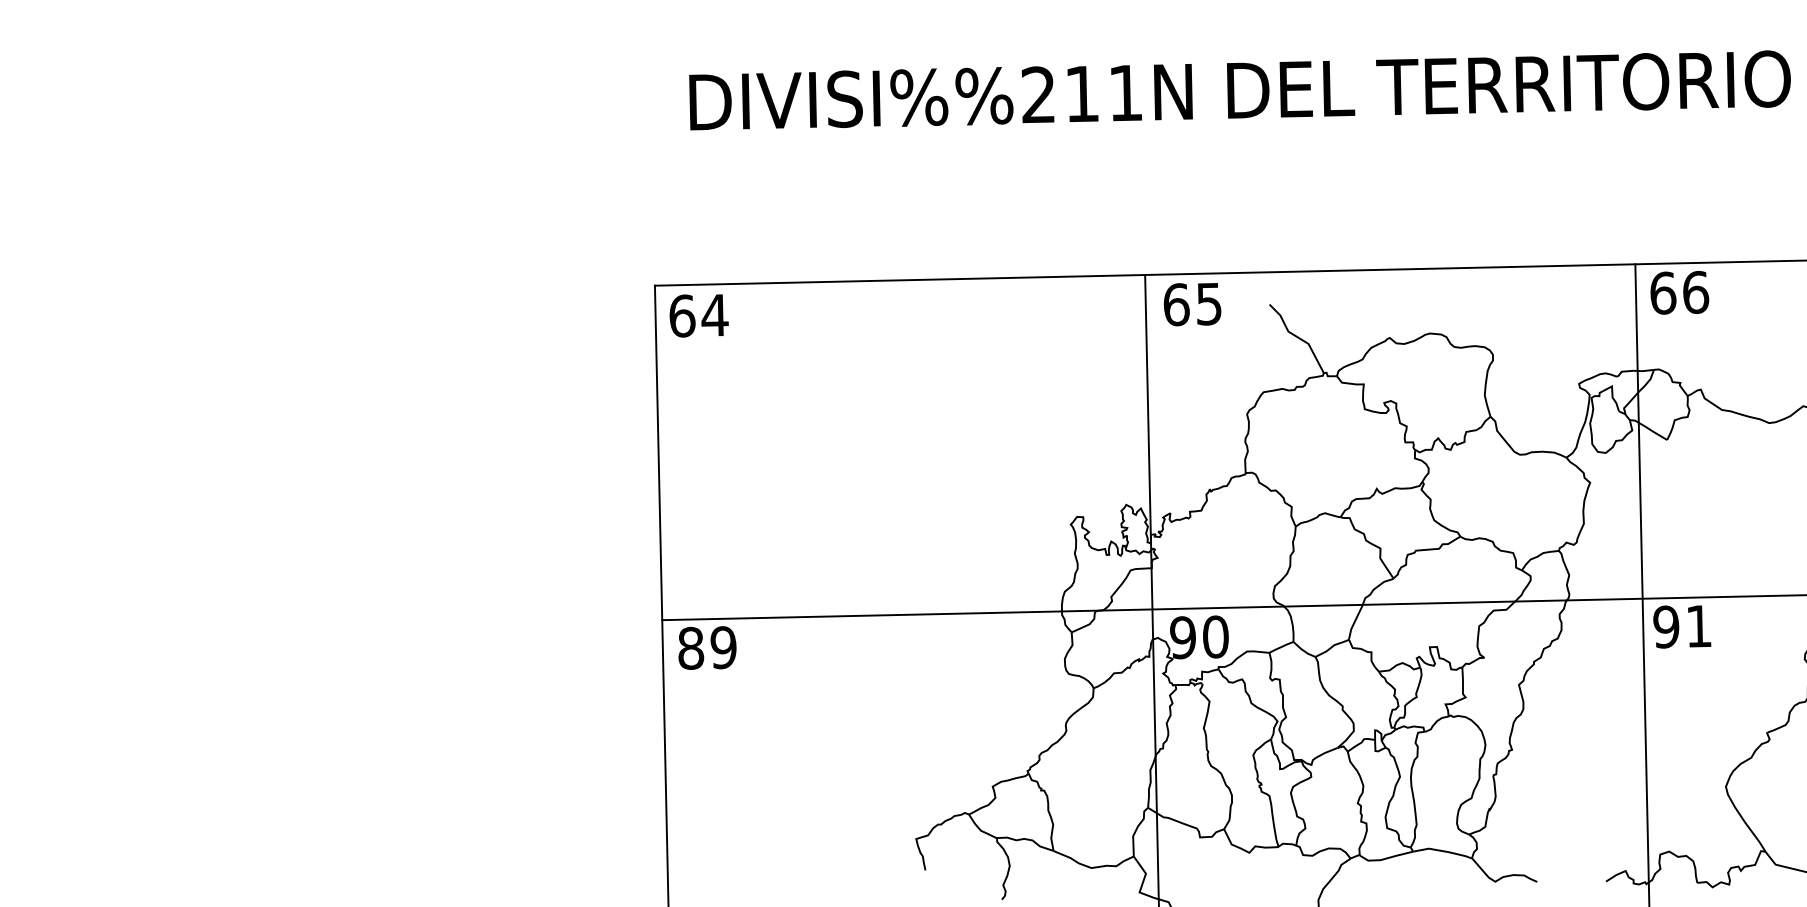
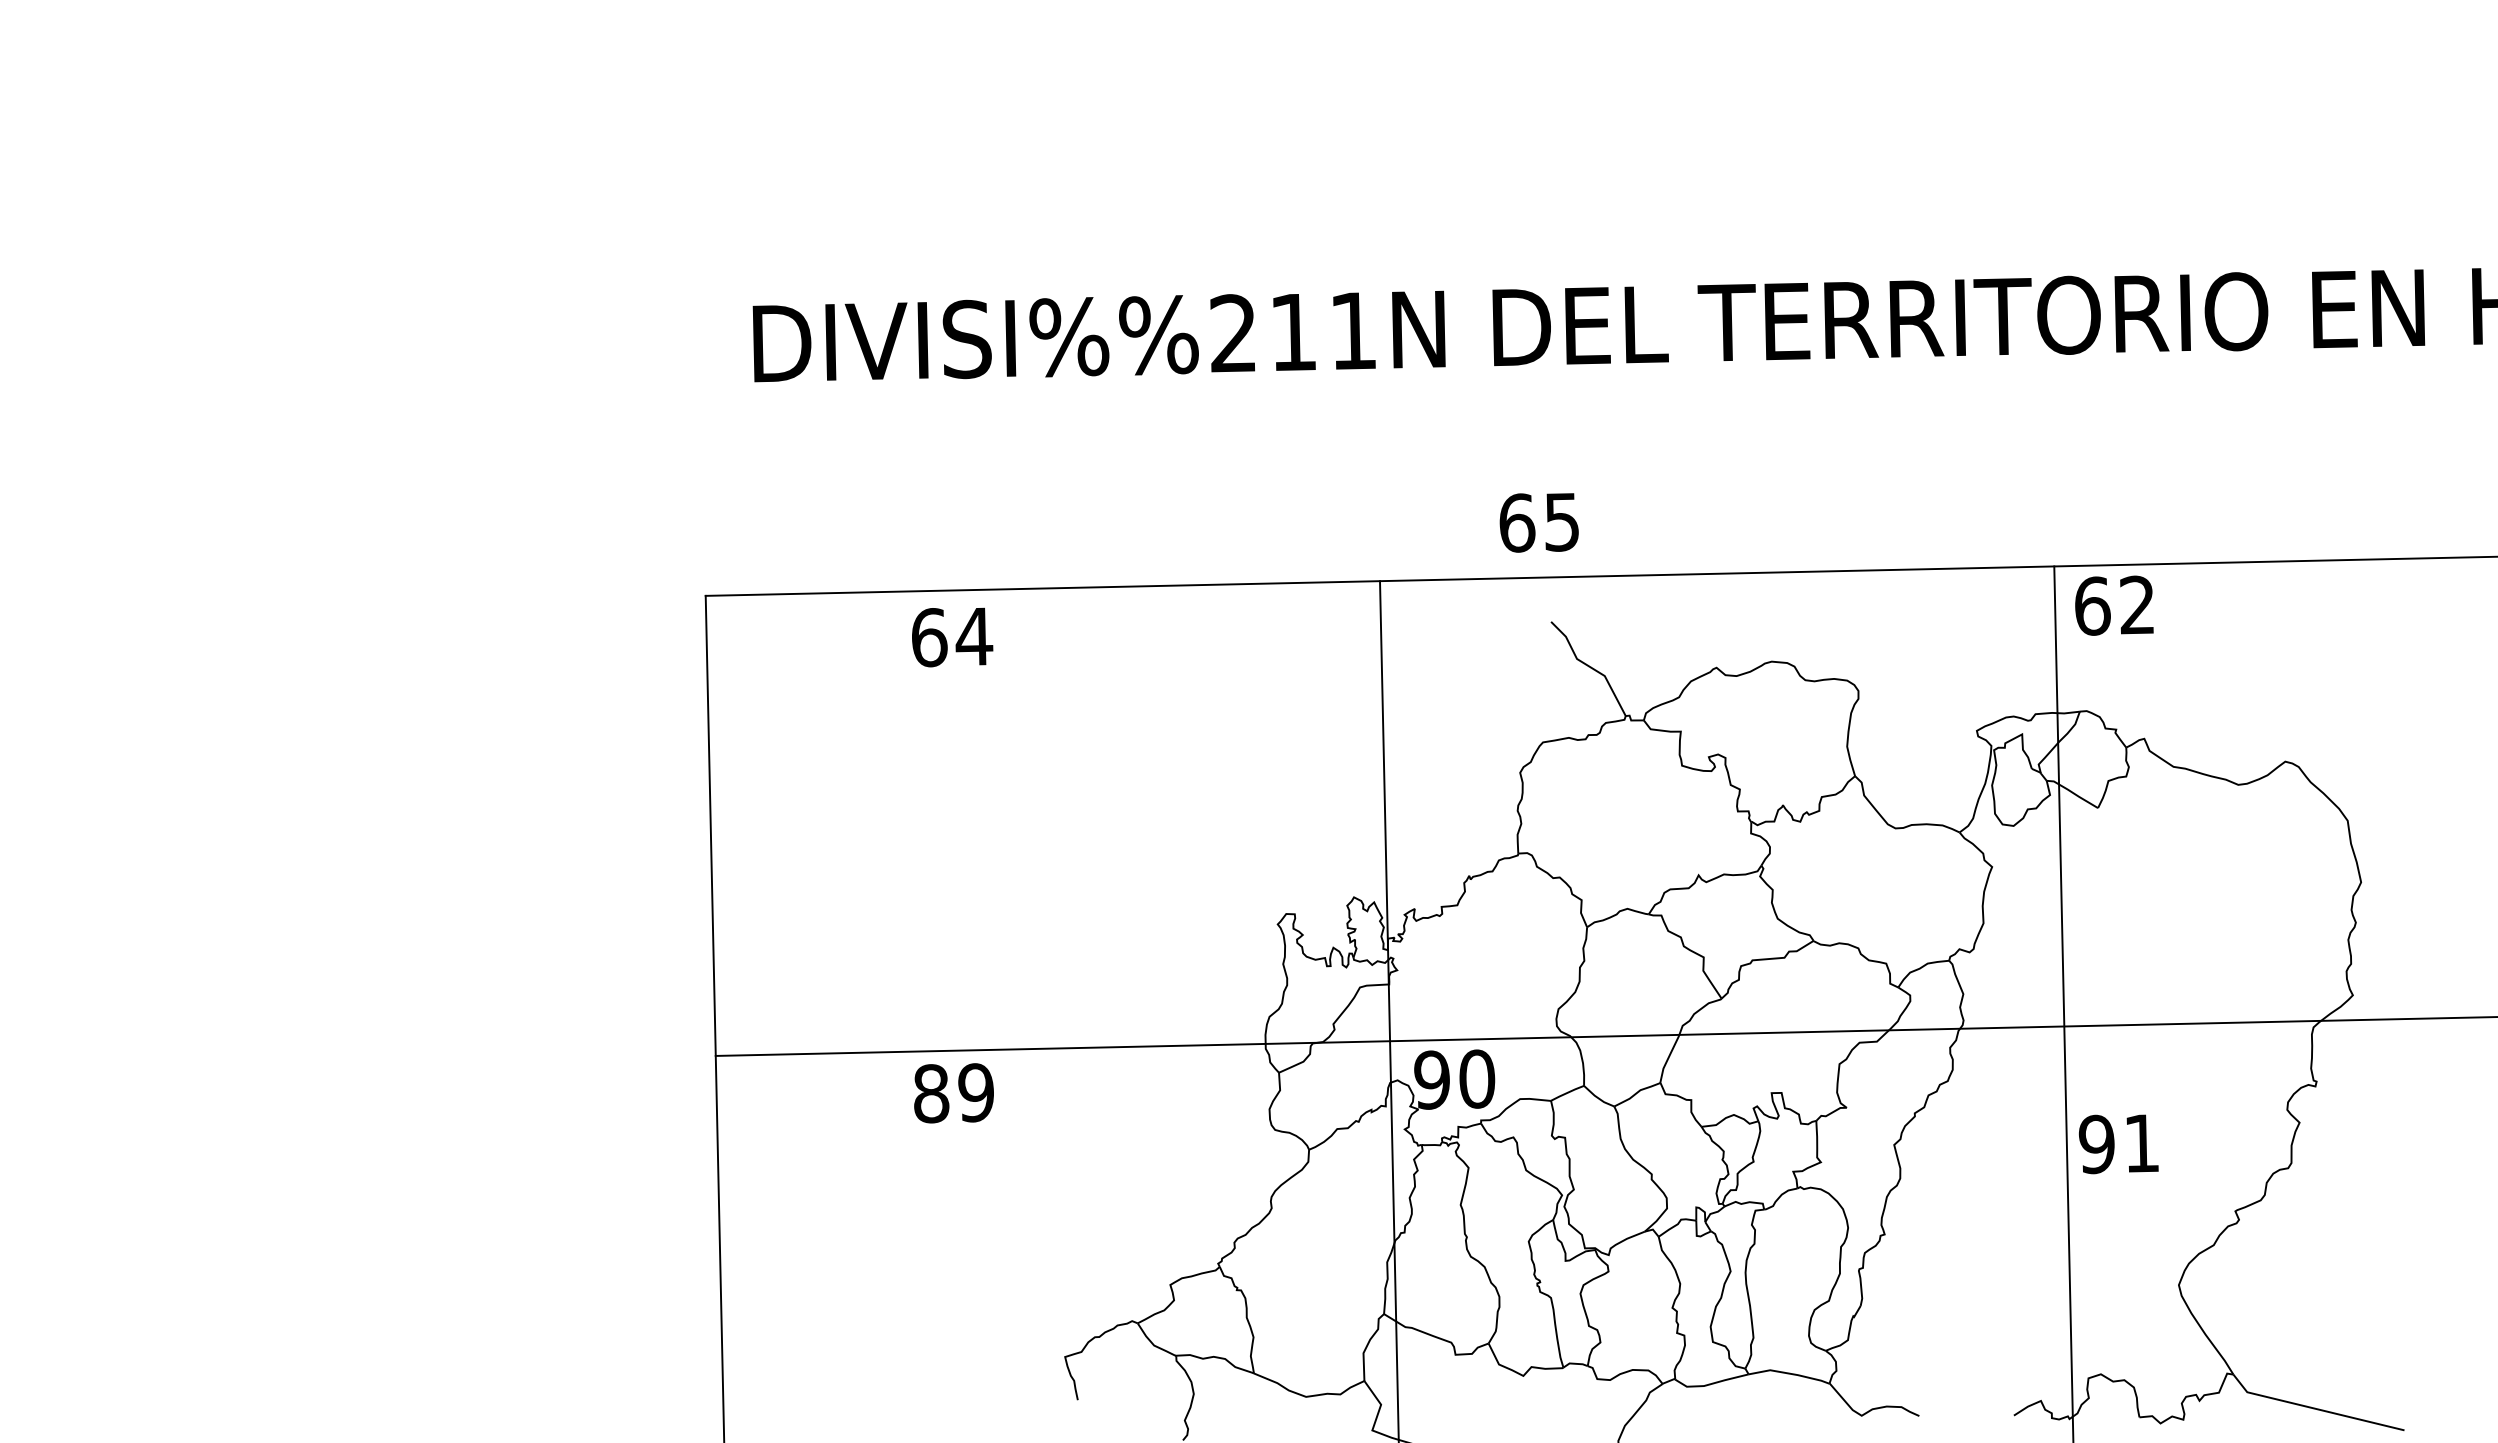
text: (1695, 291) -> (2137, 604), 66 -> 62
text: (1192, 304) -> (1538, 522), moved
text: (699, 315) -> (952, 637), moved
text: (1682, 627) -> (2118, 1144), moved
text: (707, 648) -> (953, 1093), moved

